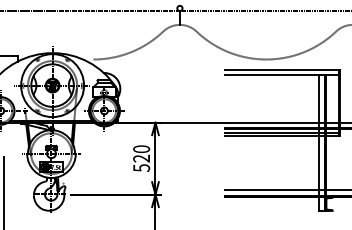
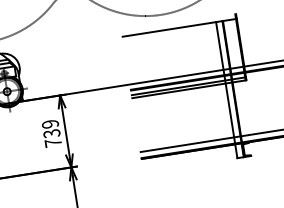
line: (282, 70) -> (179, 23), removed
text: (141, 158) -> (51, 133), 520 -> 739

